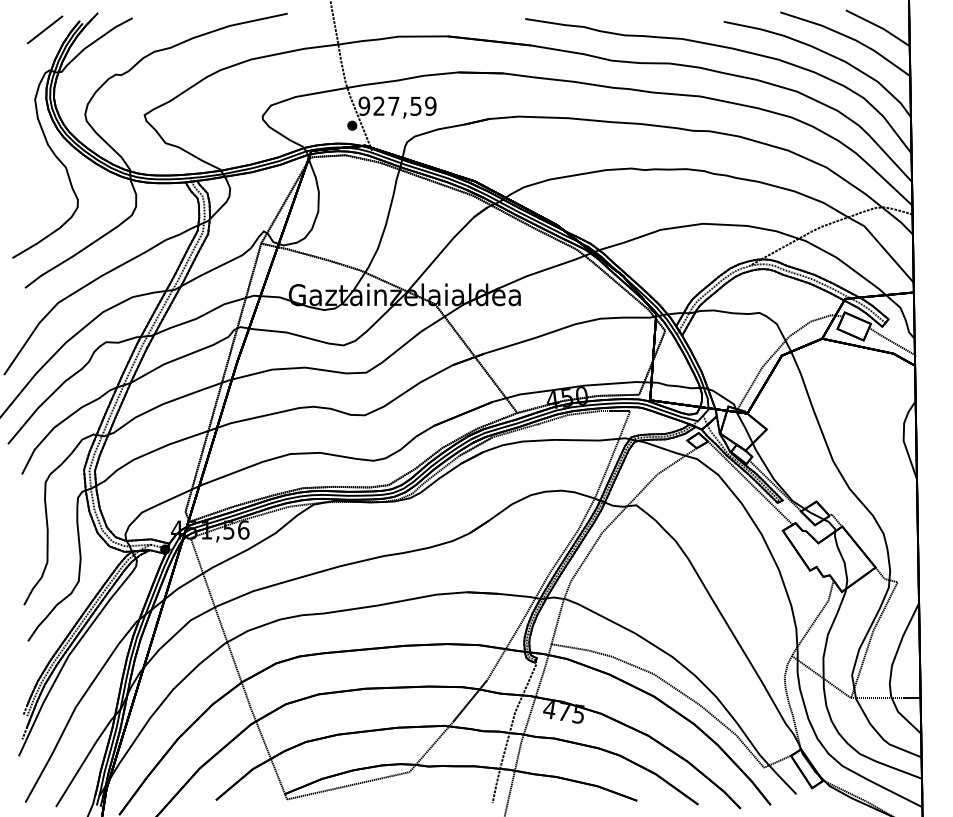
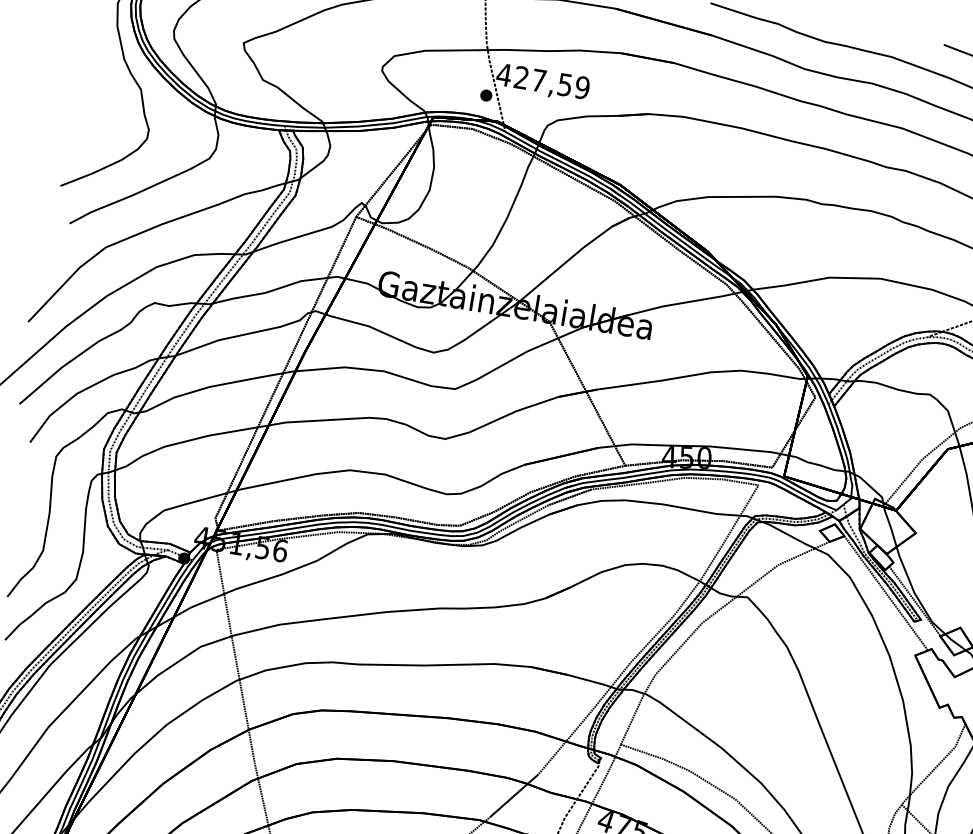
text: (364, 105) -> (504, 74), 927,59 -> 427,59

